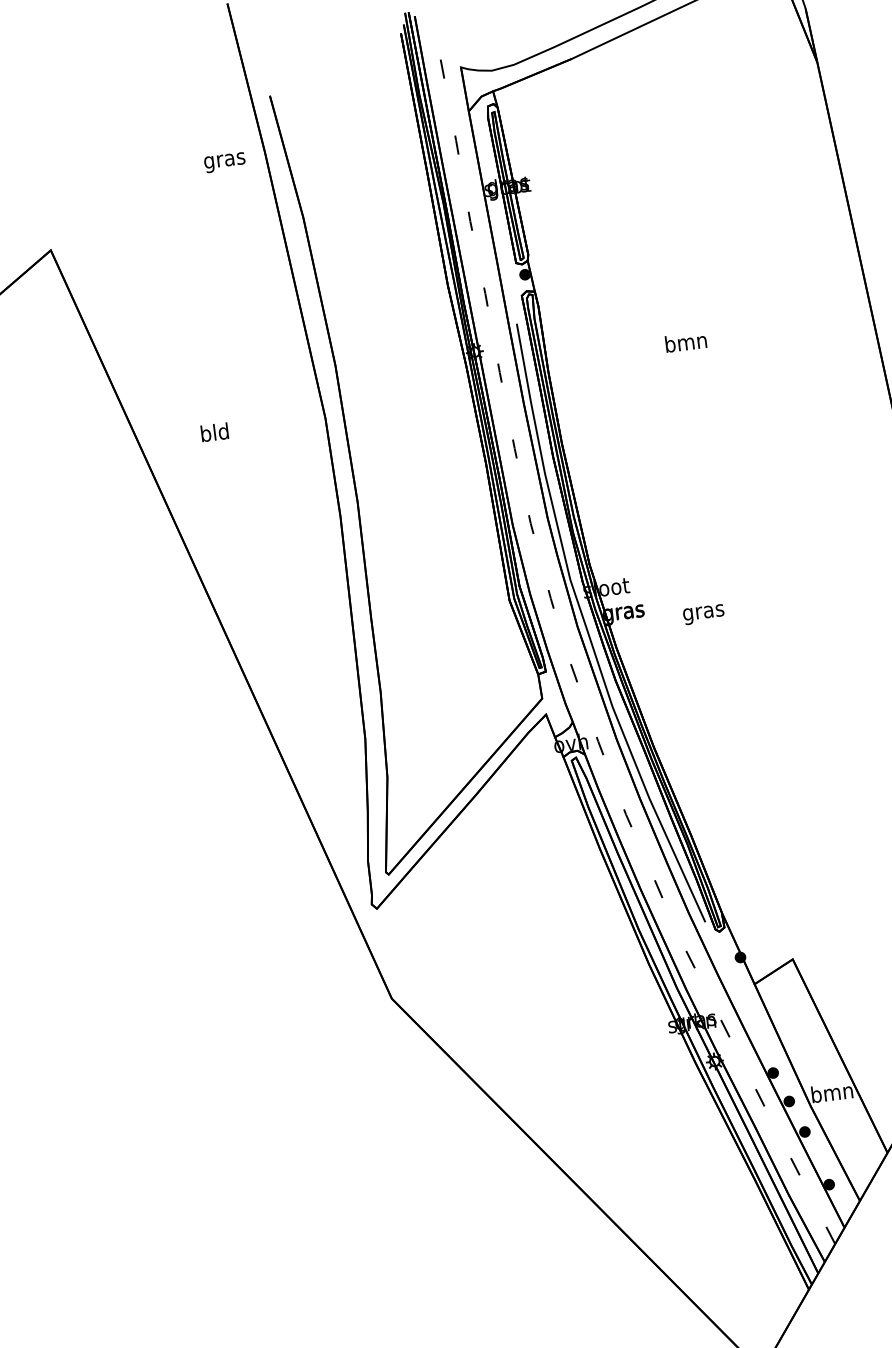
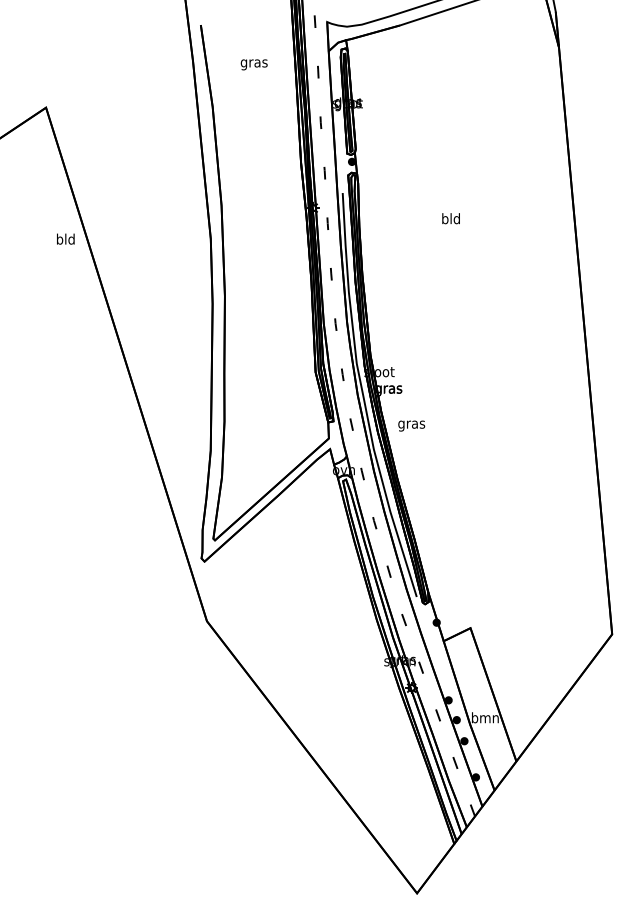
text: (223, 162) -> (253, 64), moved
text: (685, 341) -> (450, 218), bmn -> bld
text: (214, 431) -> (65, 238), moved
text: (703, 613) -> (411, 425), moved

